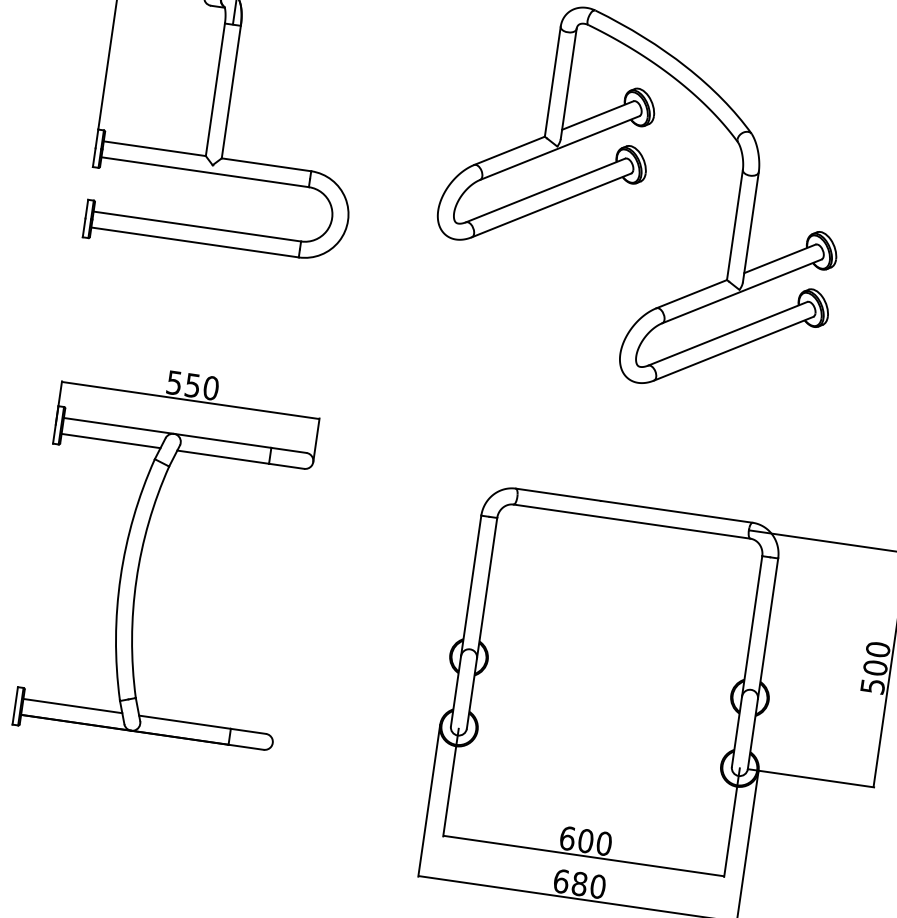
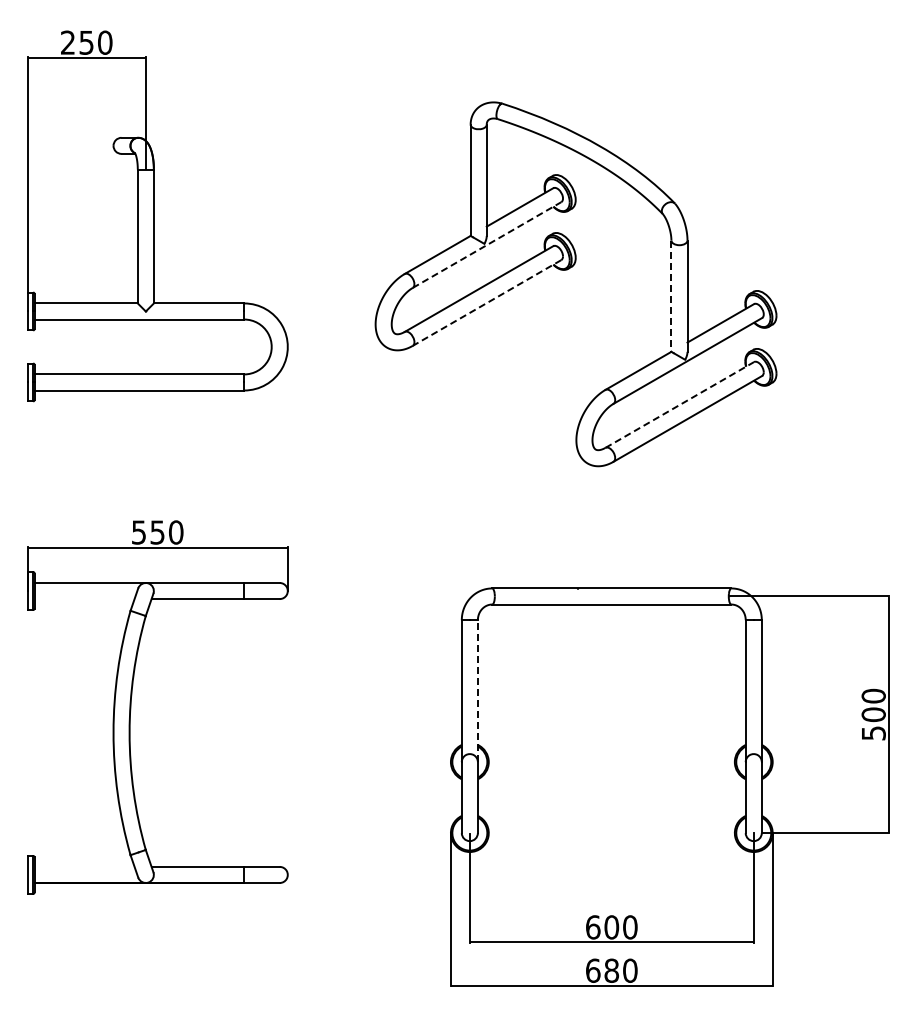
line: (560, 148) -> (487, 245), solid -> dashed
line: (552, 205) -> (487, 302), solid -> dashed
line: (734, 225) -> (671, 296), solid -> dashed
line: (727, 333) -> (679, 404), solid -> dashed
line: (110, 441) -> (84, 599), removed
line: (486, 588) -> (477, 691), solid -> dashed
line: (72, 705) -> (84, 866), removed

